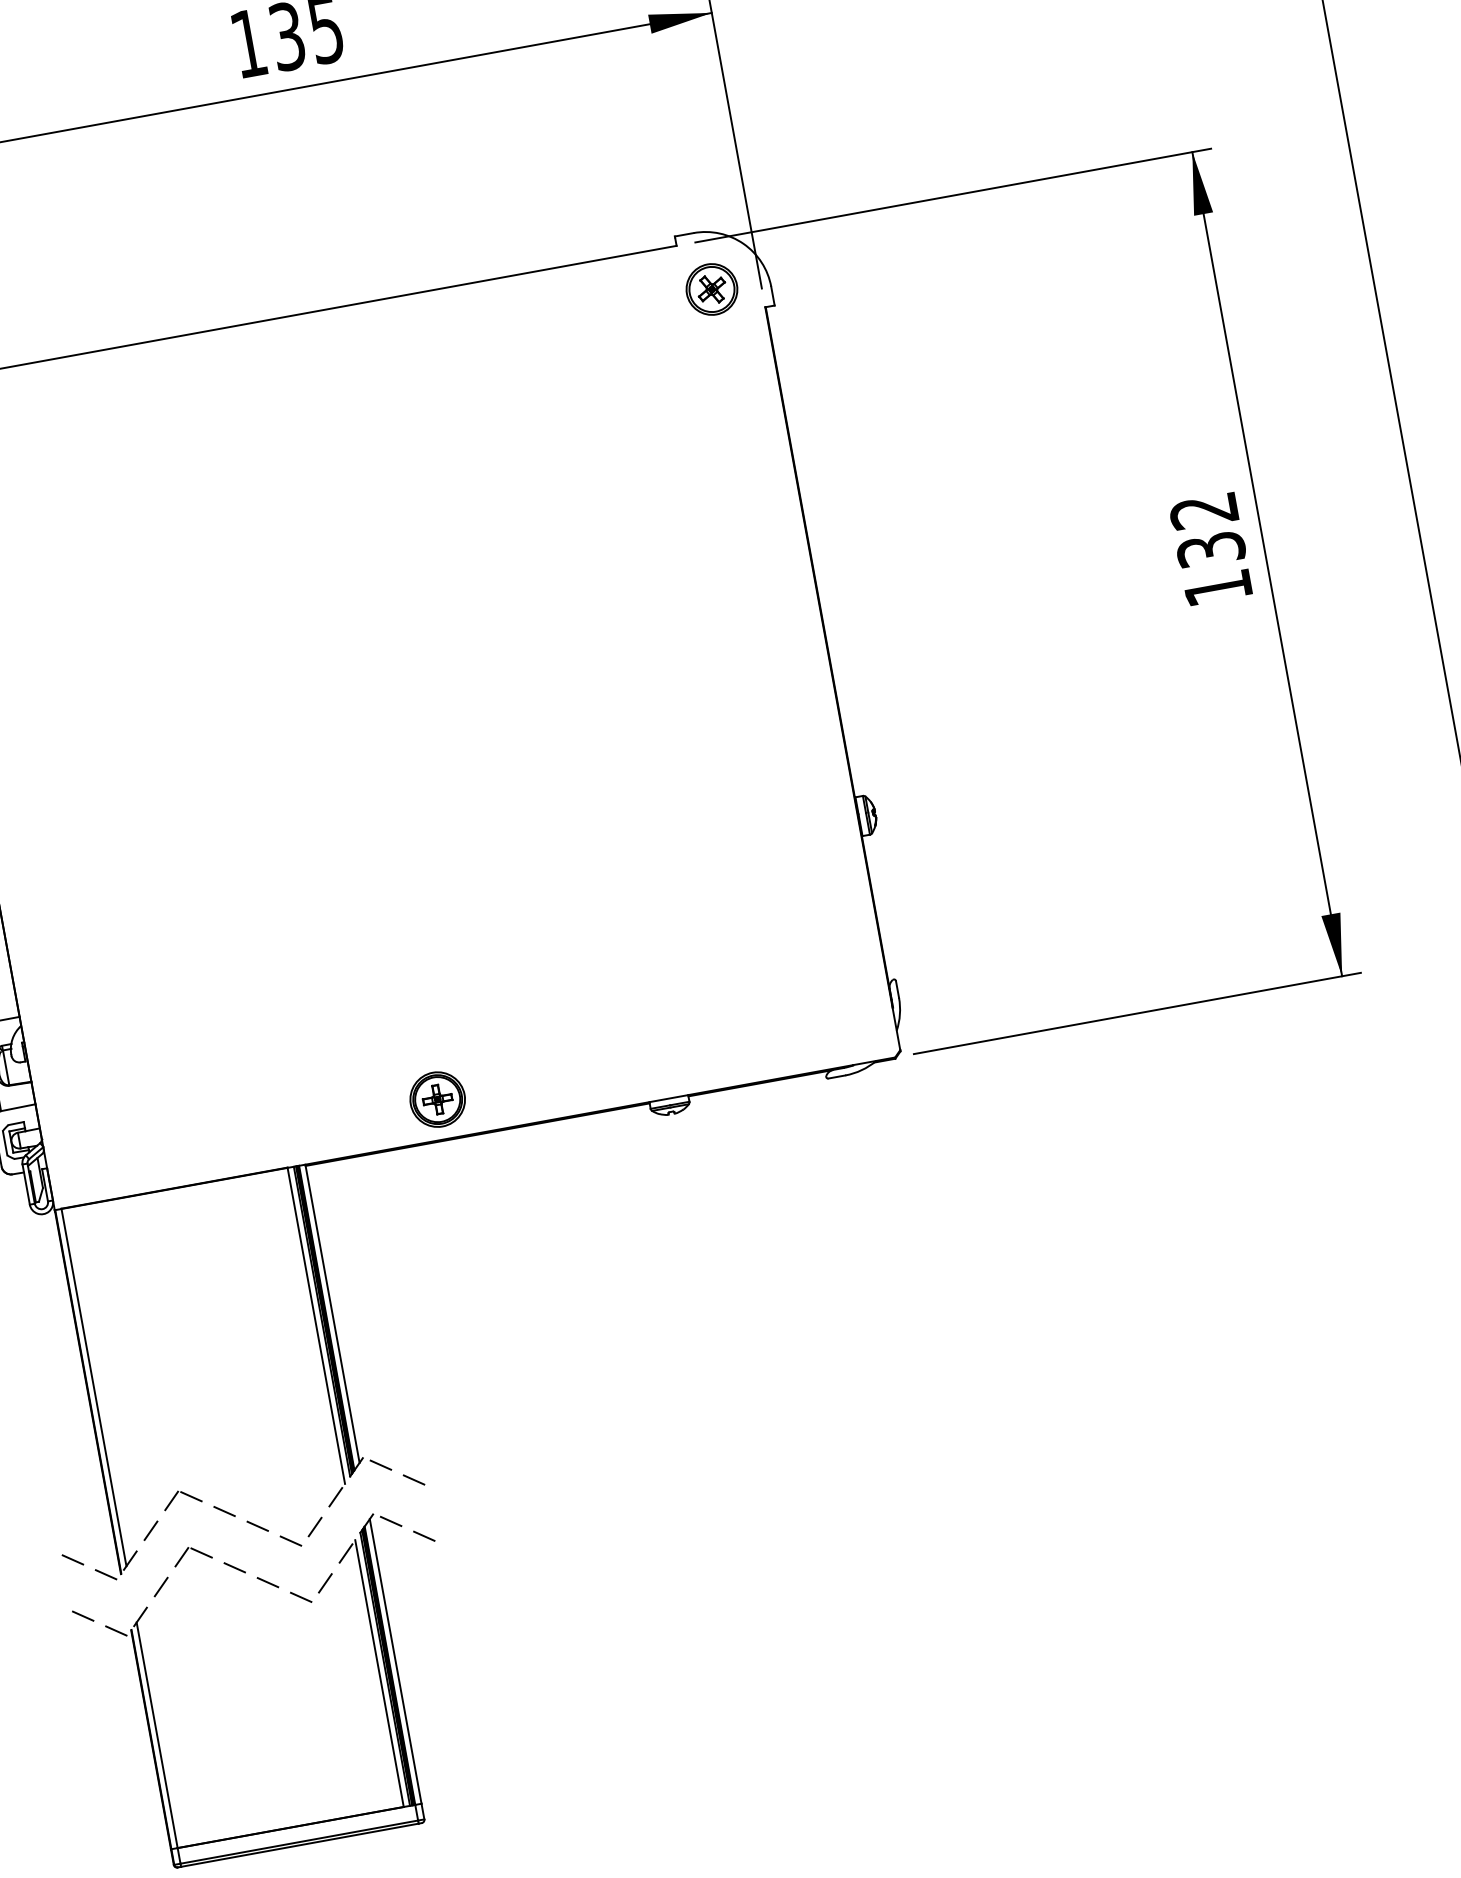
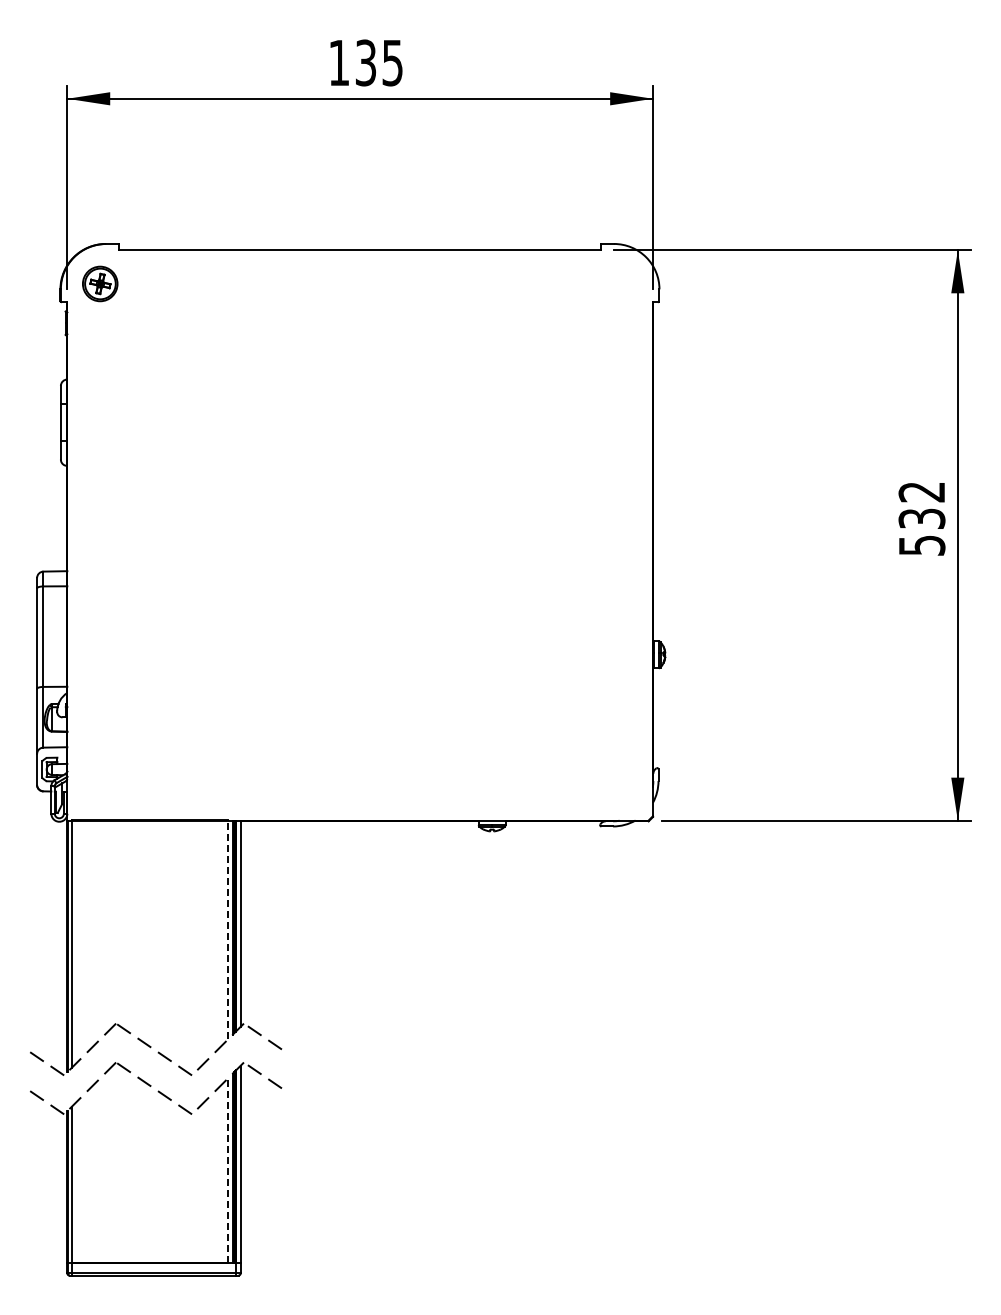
part: (711, 288) -> (619, 283), removed
text: (1218, 587) -> (922, 545), 132 -> 532
part: (436, 1099) -> (336, 792), removed
line: (316, 1325) -> (228, 929), solid -> dashed
line: (379, 1672) -> (228, 1169), solid -> dashed

